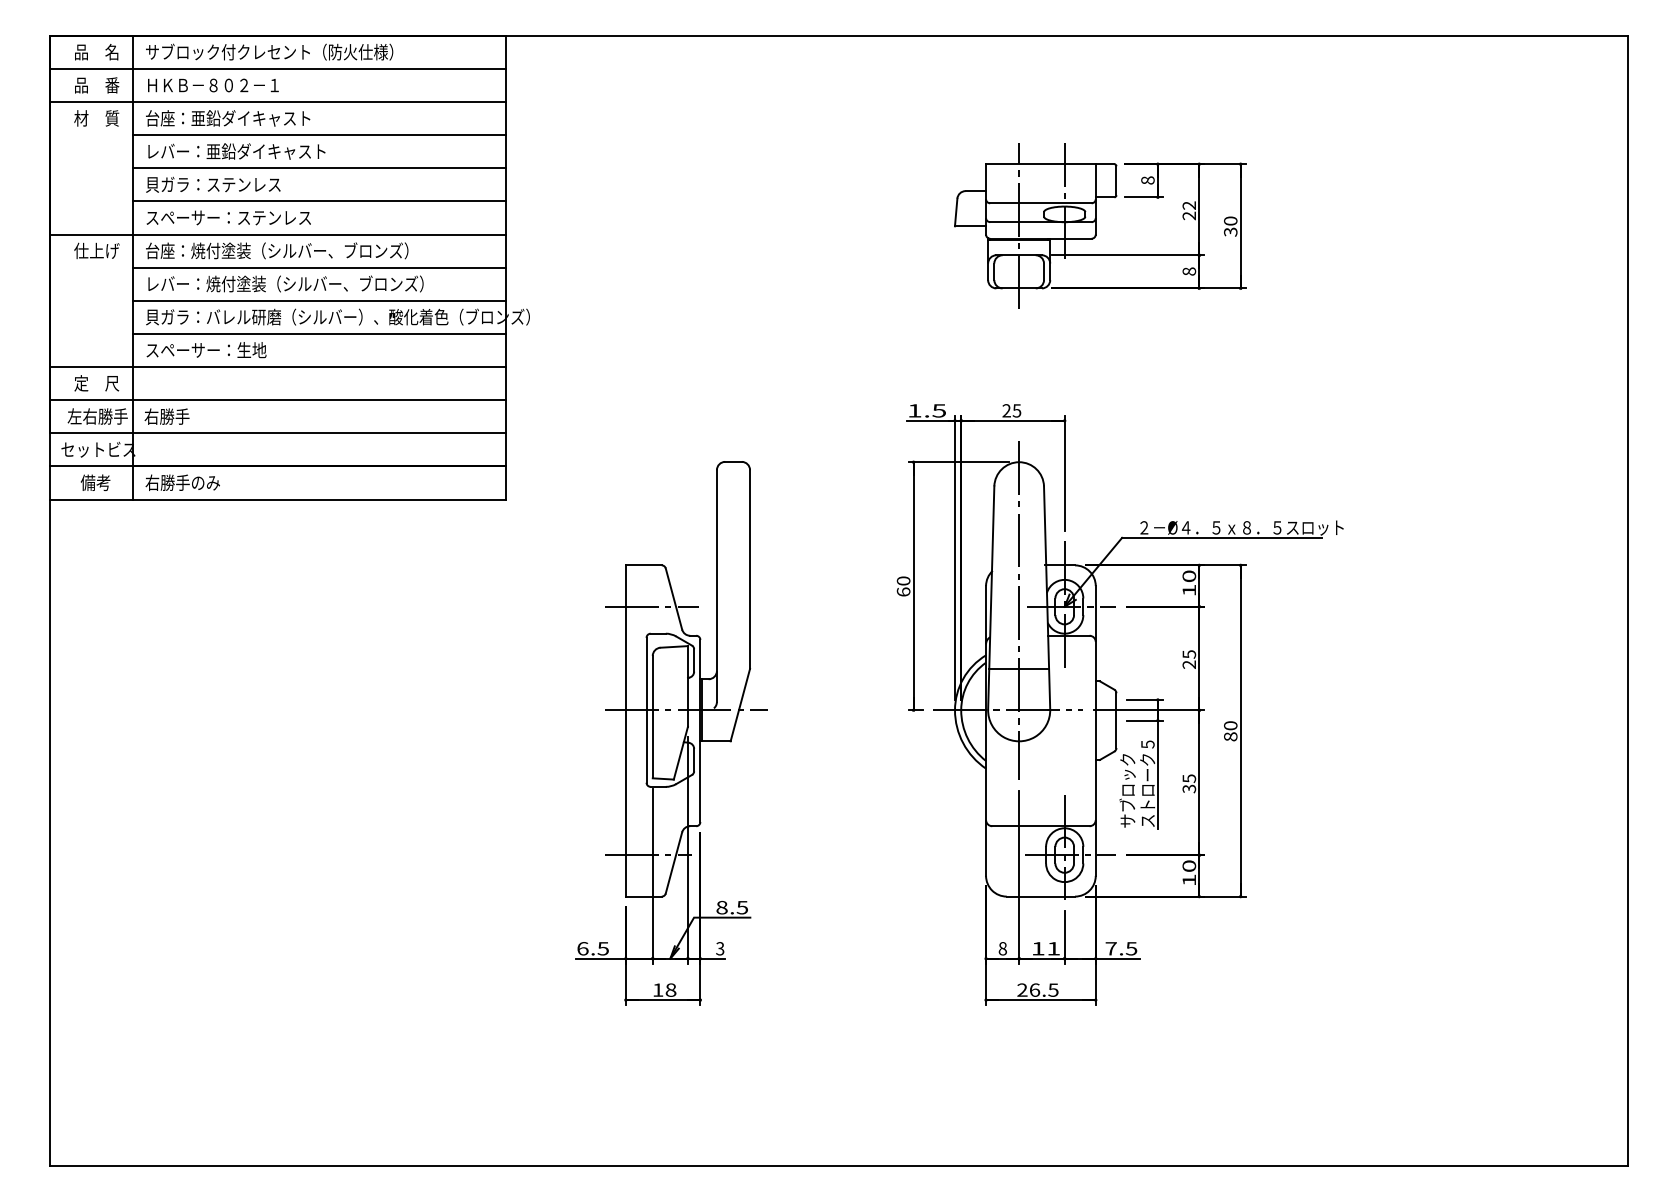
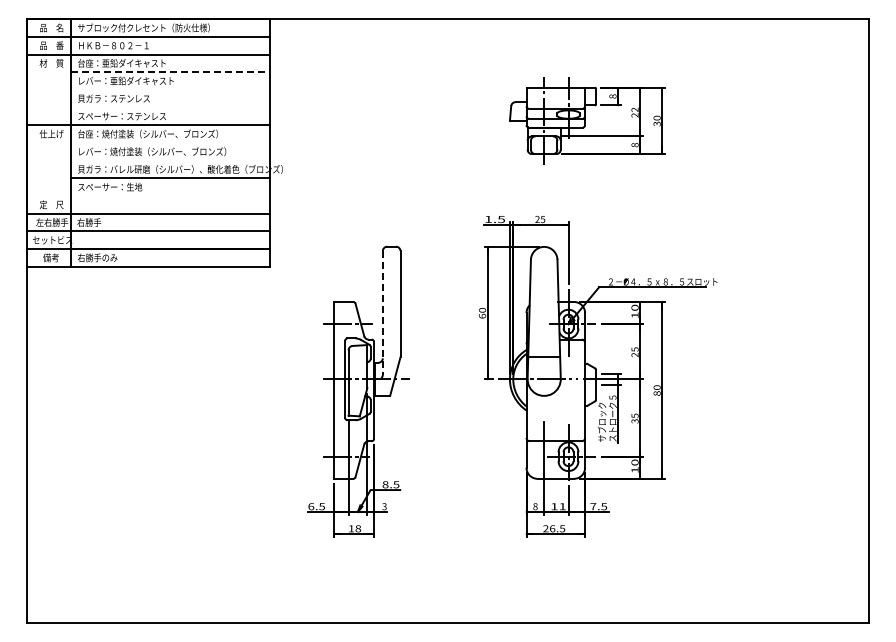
line: (321, 135) -> (171, 72), solid -> dashed
line: (319, 167) -> (170, 89), removed
line: (319, 201) -> (170, 107), removed
line: (319, 268) -> (170, 143), removed
line: (319, 300) -> (170, 160), removed
line: (278, 367) -> (148, 196), removed
line: (716, 586) -> (382, 313), solid -> dashed
line: (1019, 609) -> (544, 325), removed

